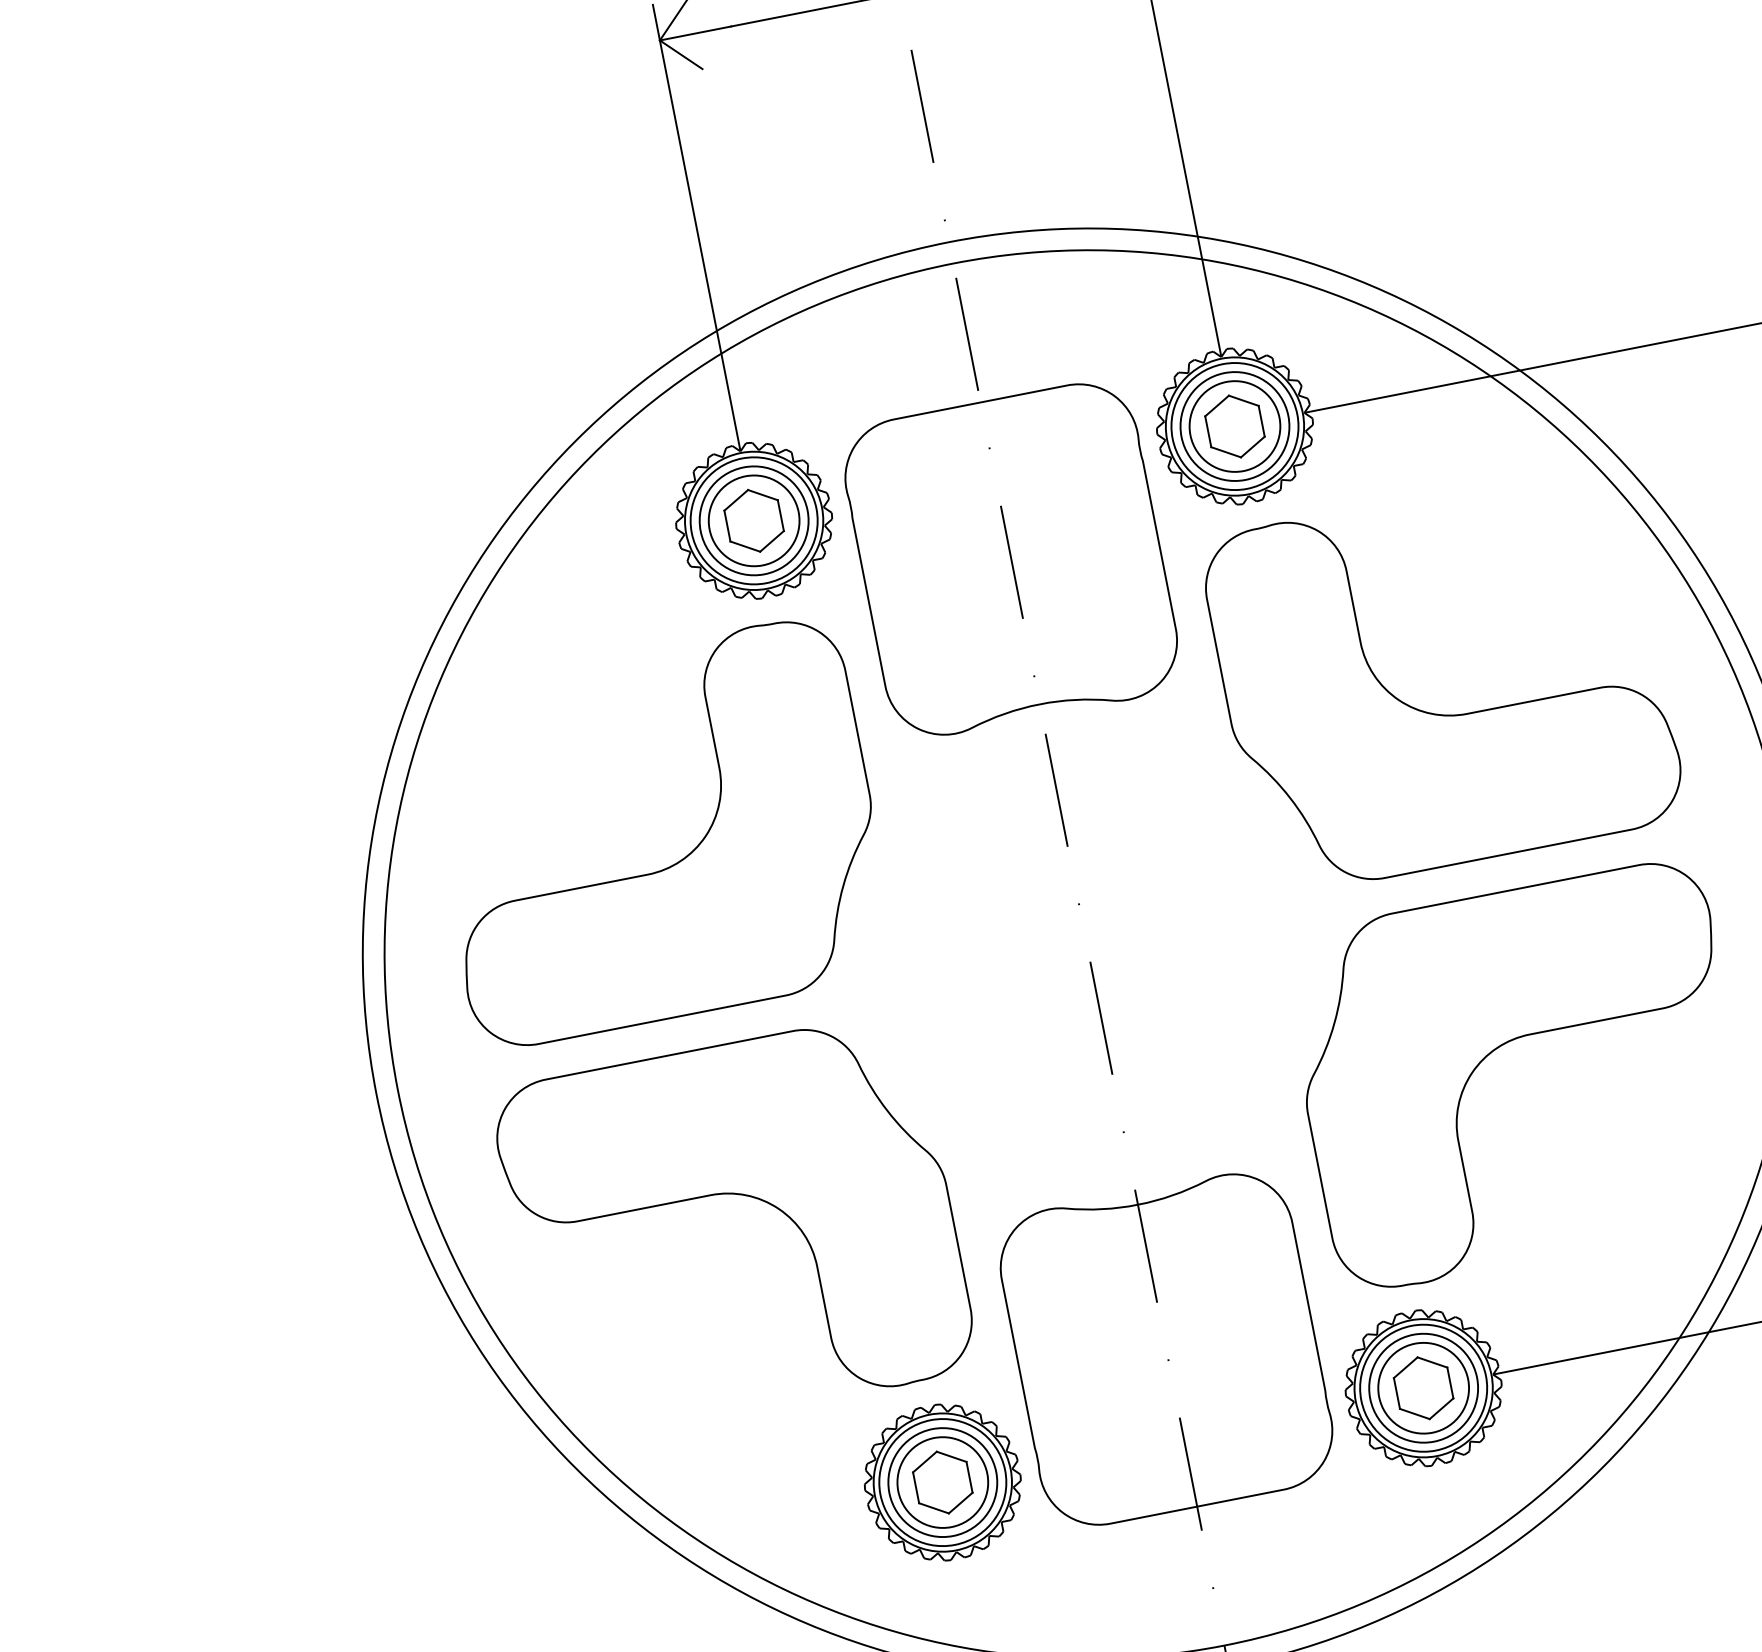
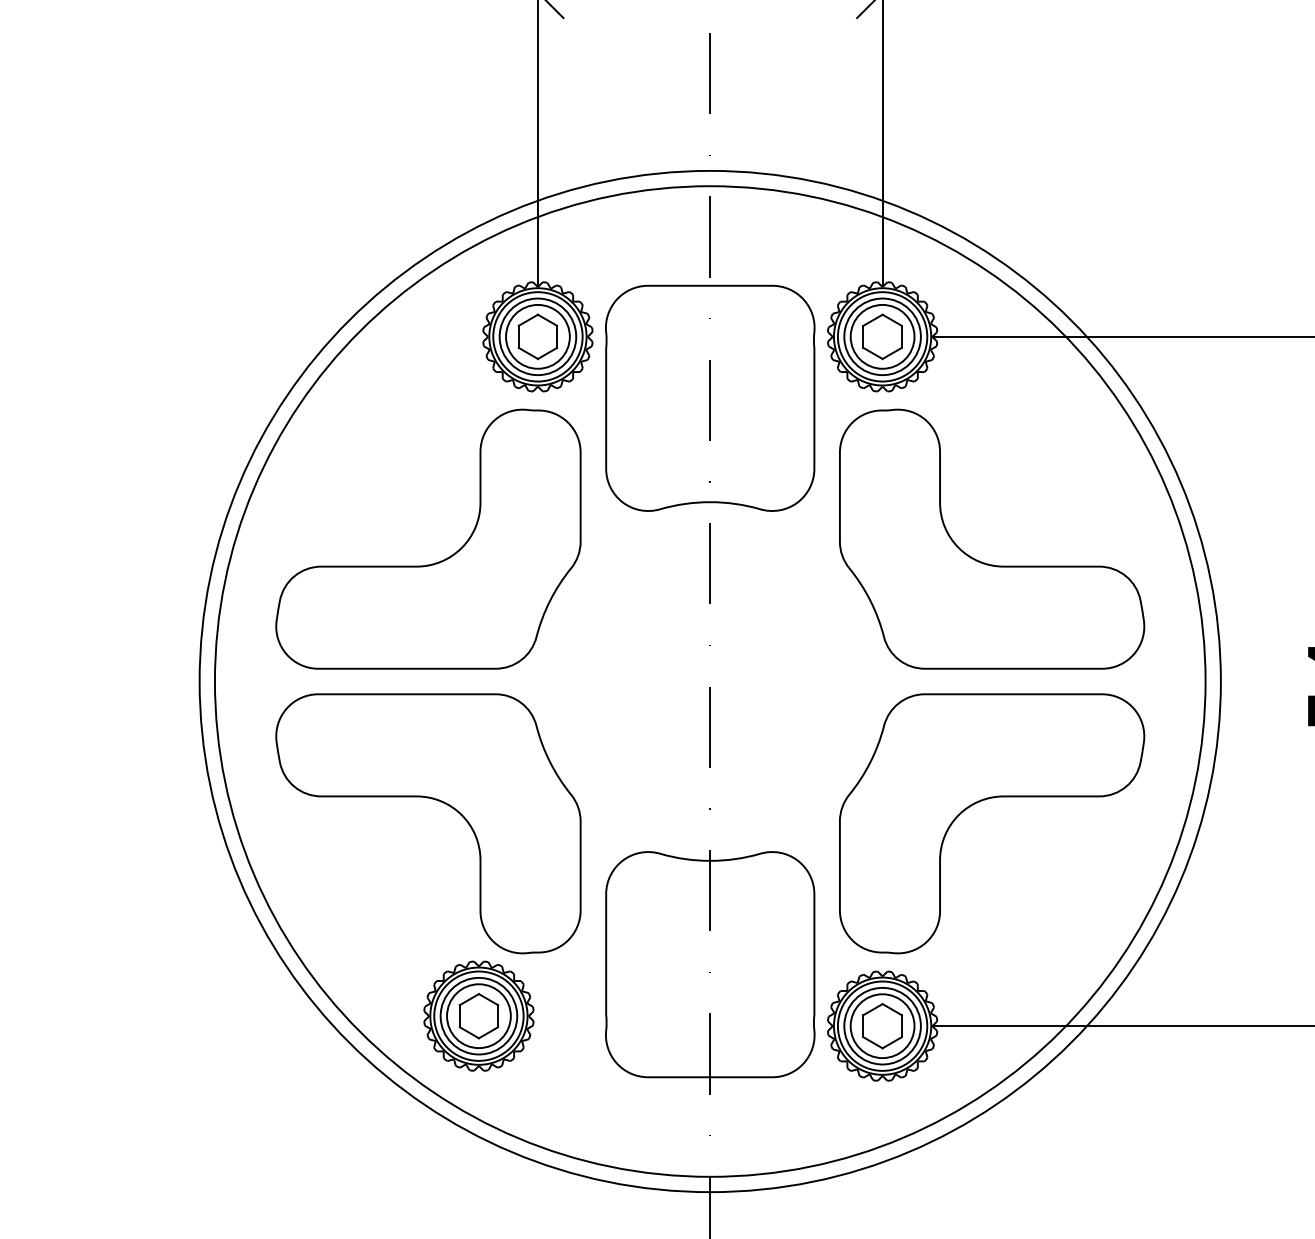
part: (942, 1481) -> (478, 1015), moved

